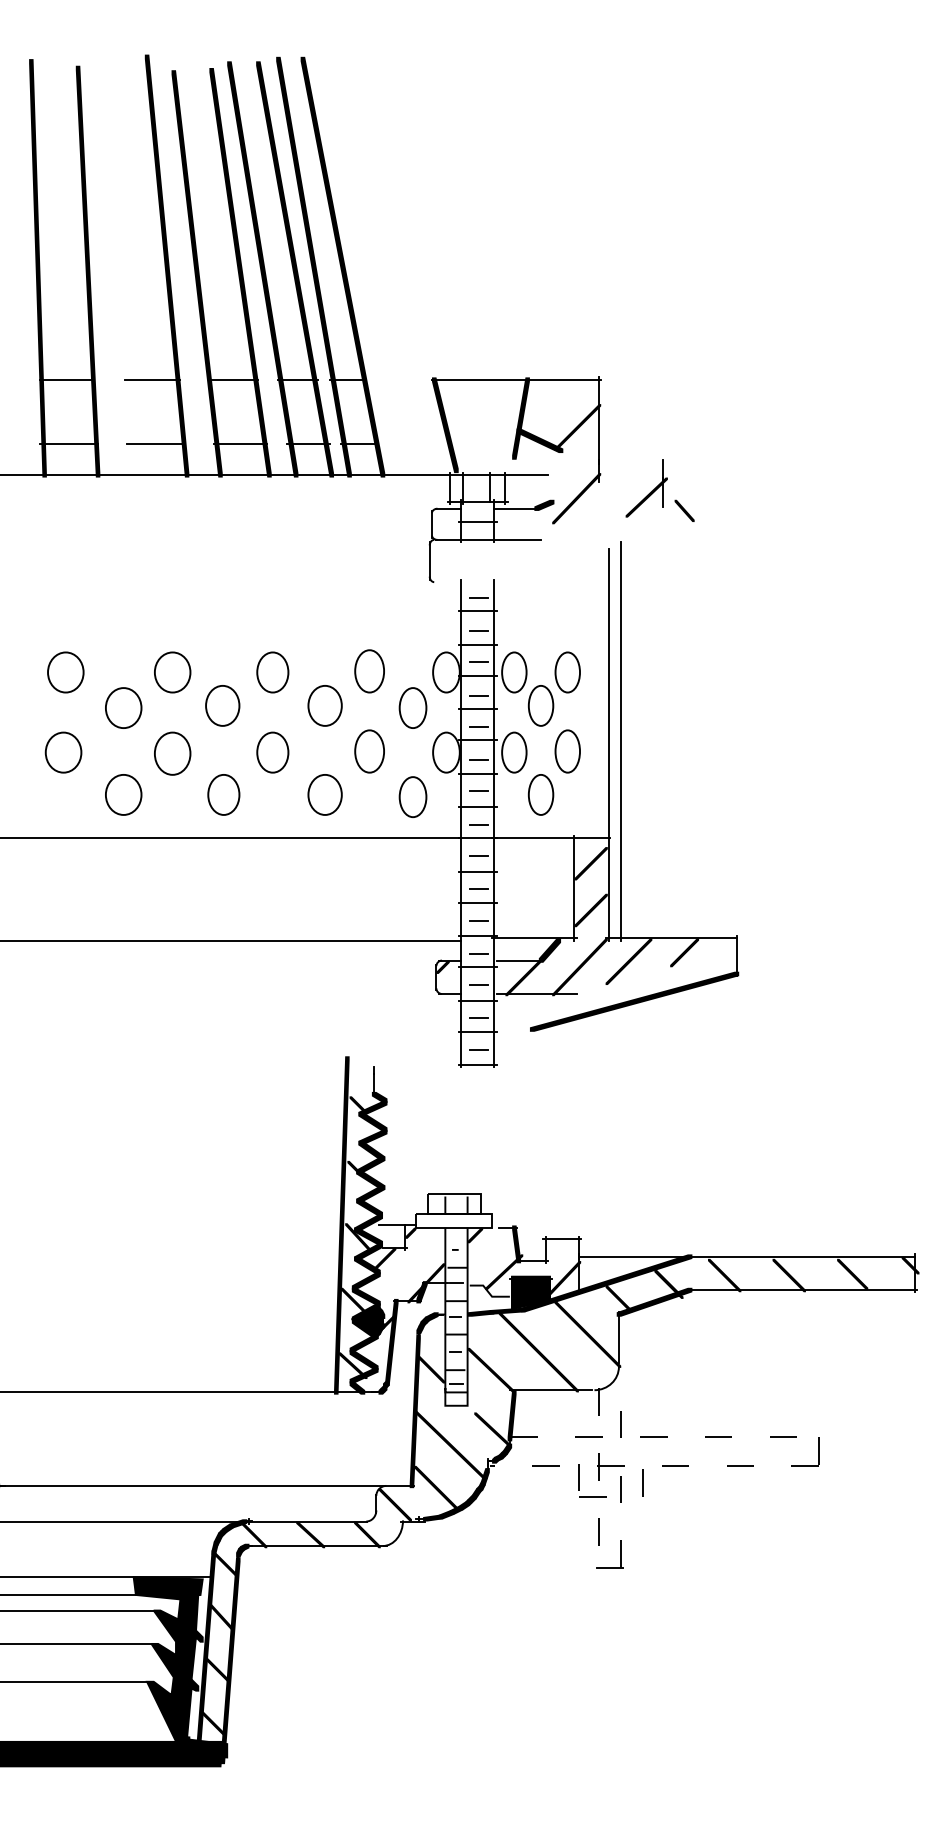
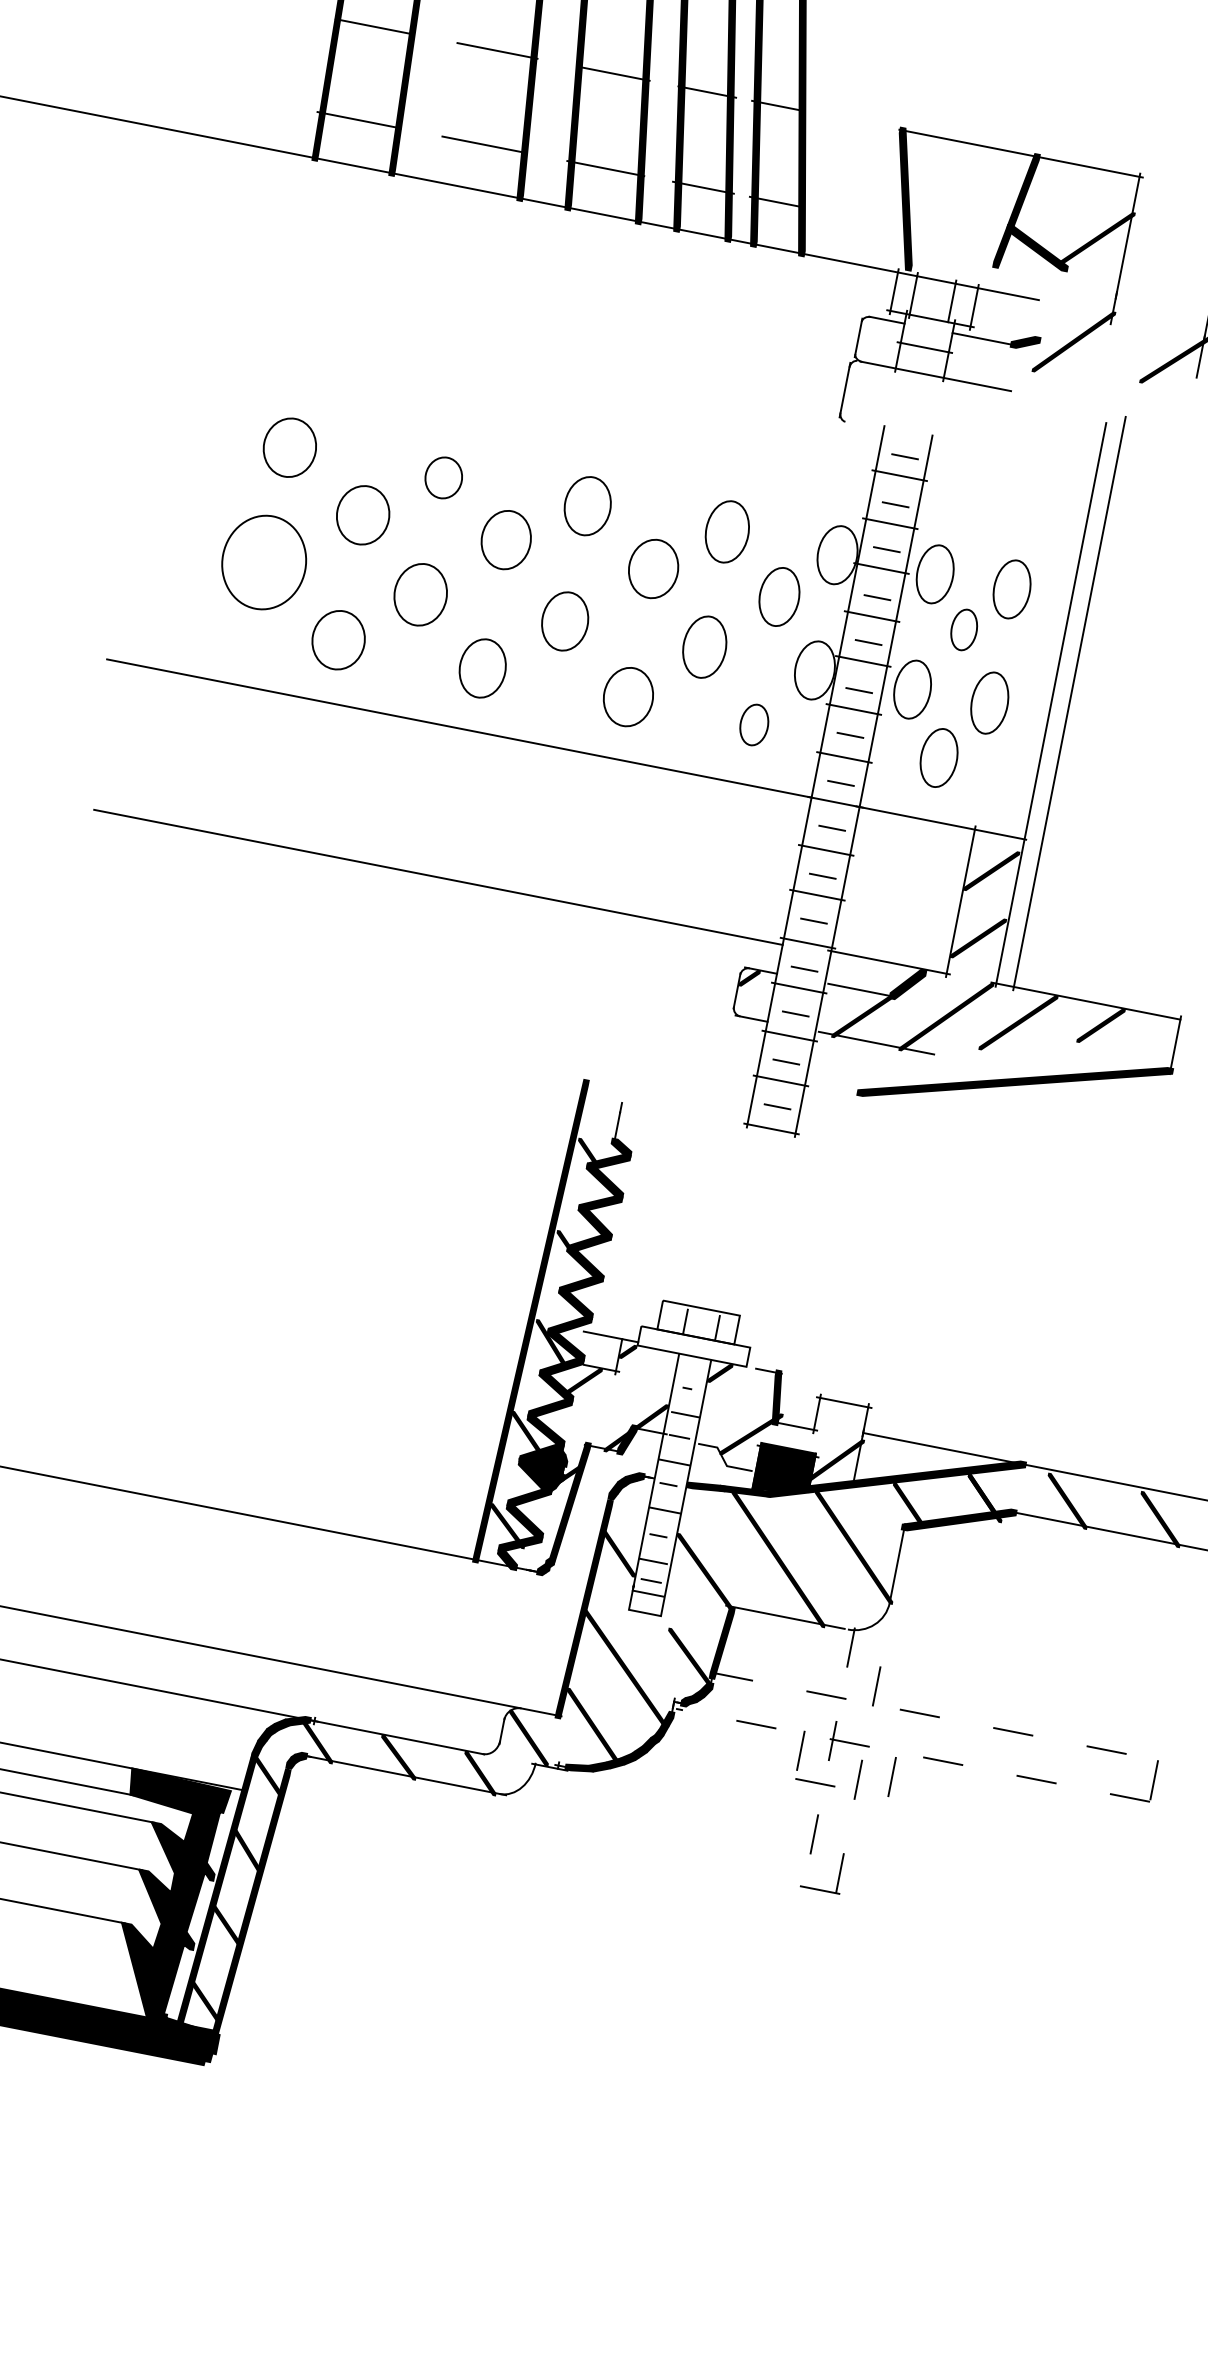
part: (172, 672) -> (443, 477), size x0.7
part: (540, 705) -> (963, 629), size x0.7
part: (63, 752) -> (264, 562), size x1.6
part: (412, 796) -> (753, 724), size x0.7

